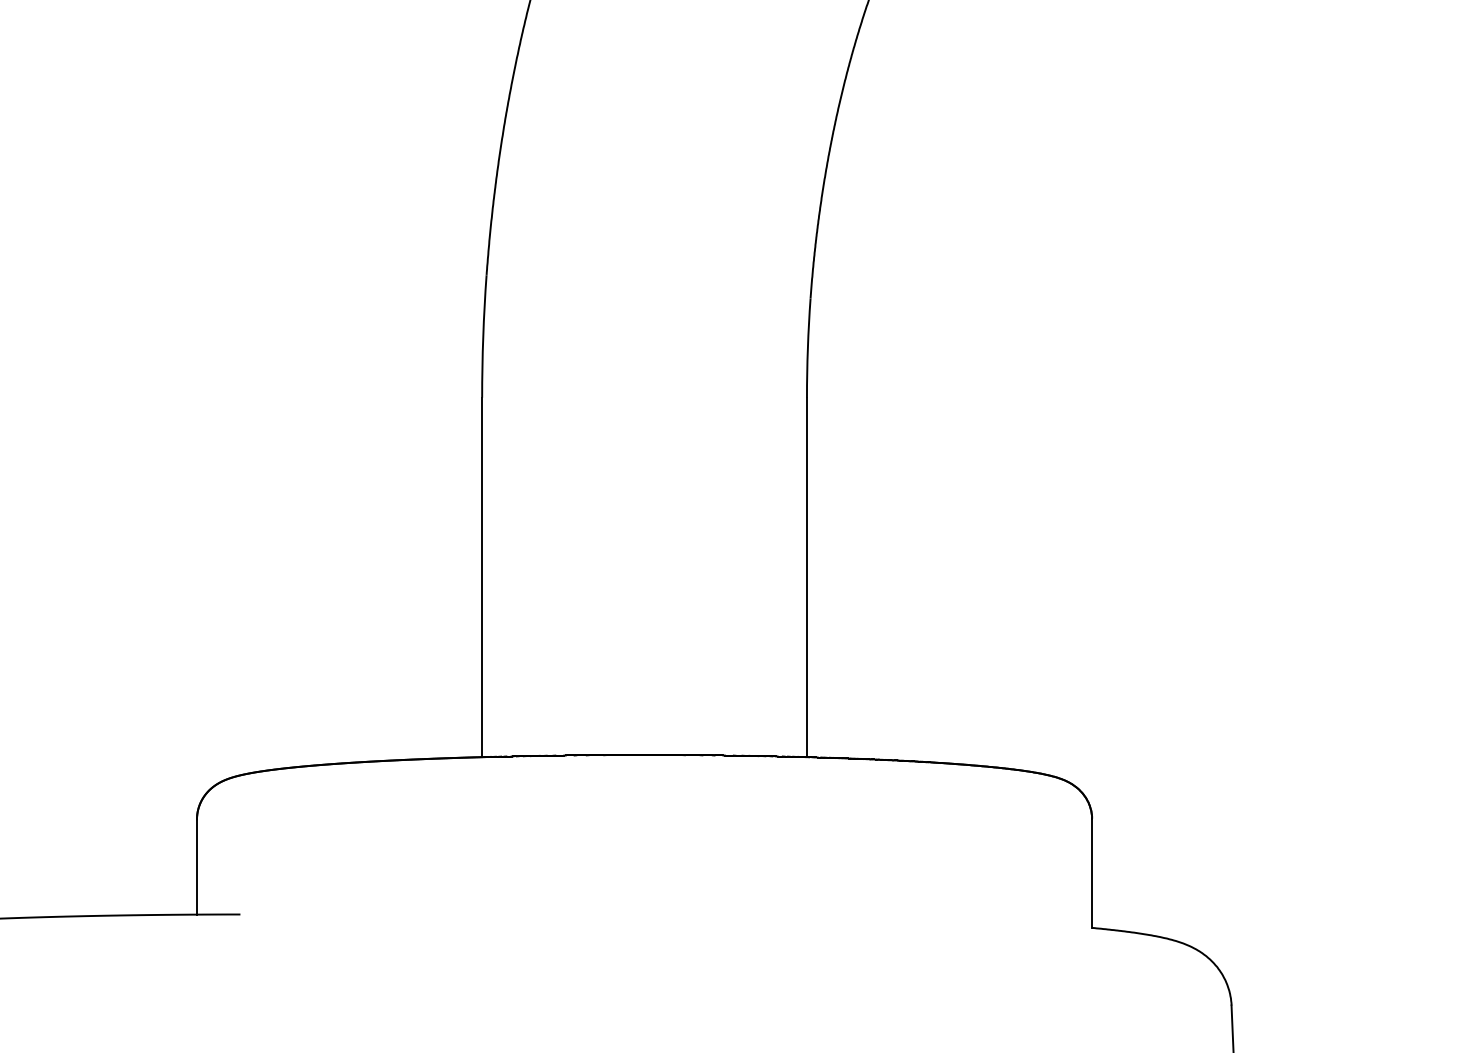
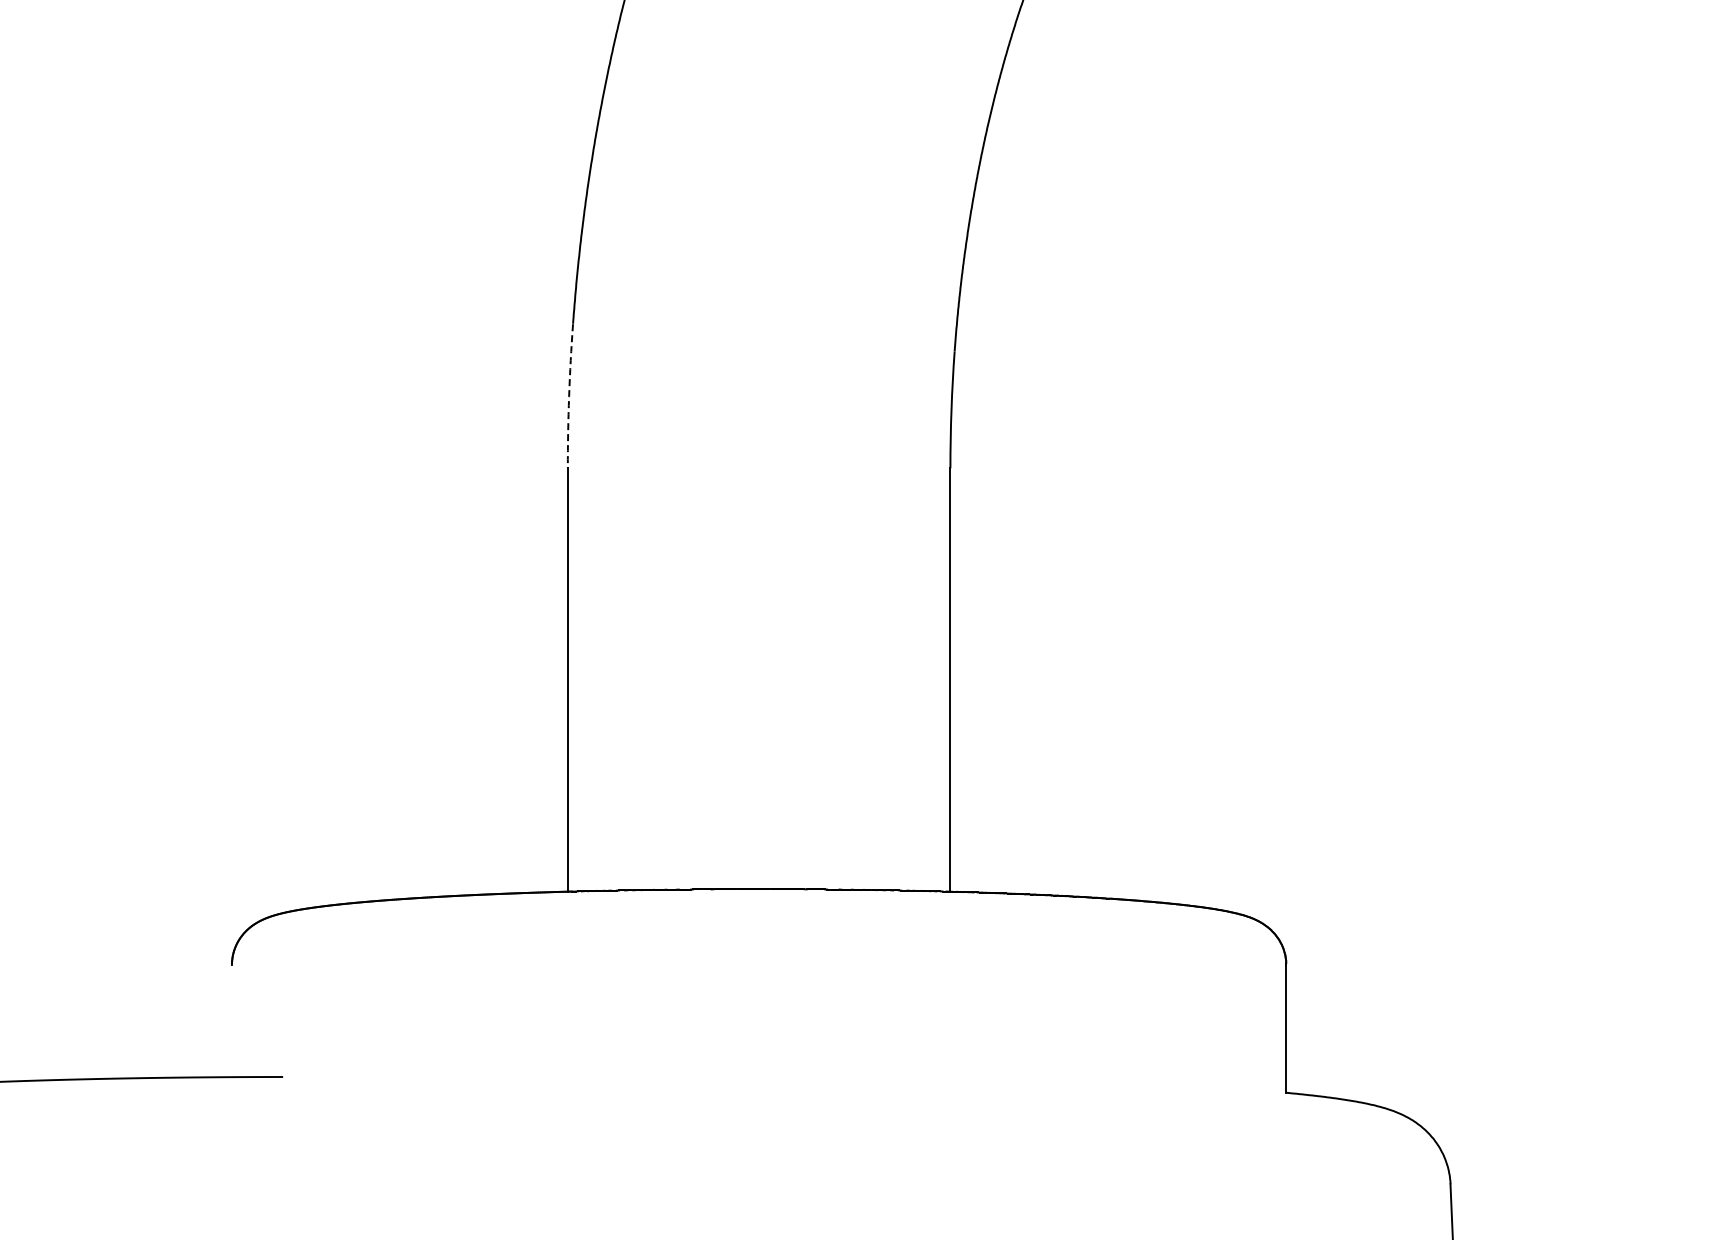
arc: (483, 336) -> (569, 396), solid -> dashed
line: (196, 866) -> (231, 1020), removed

